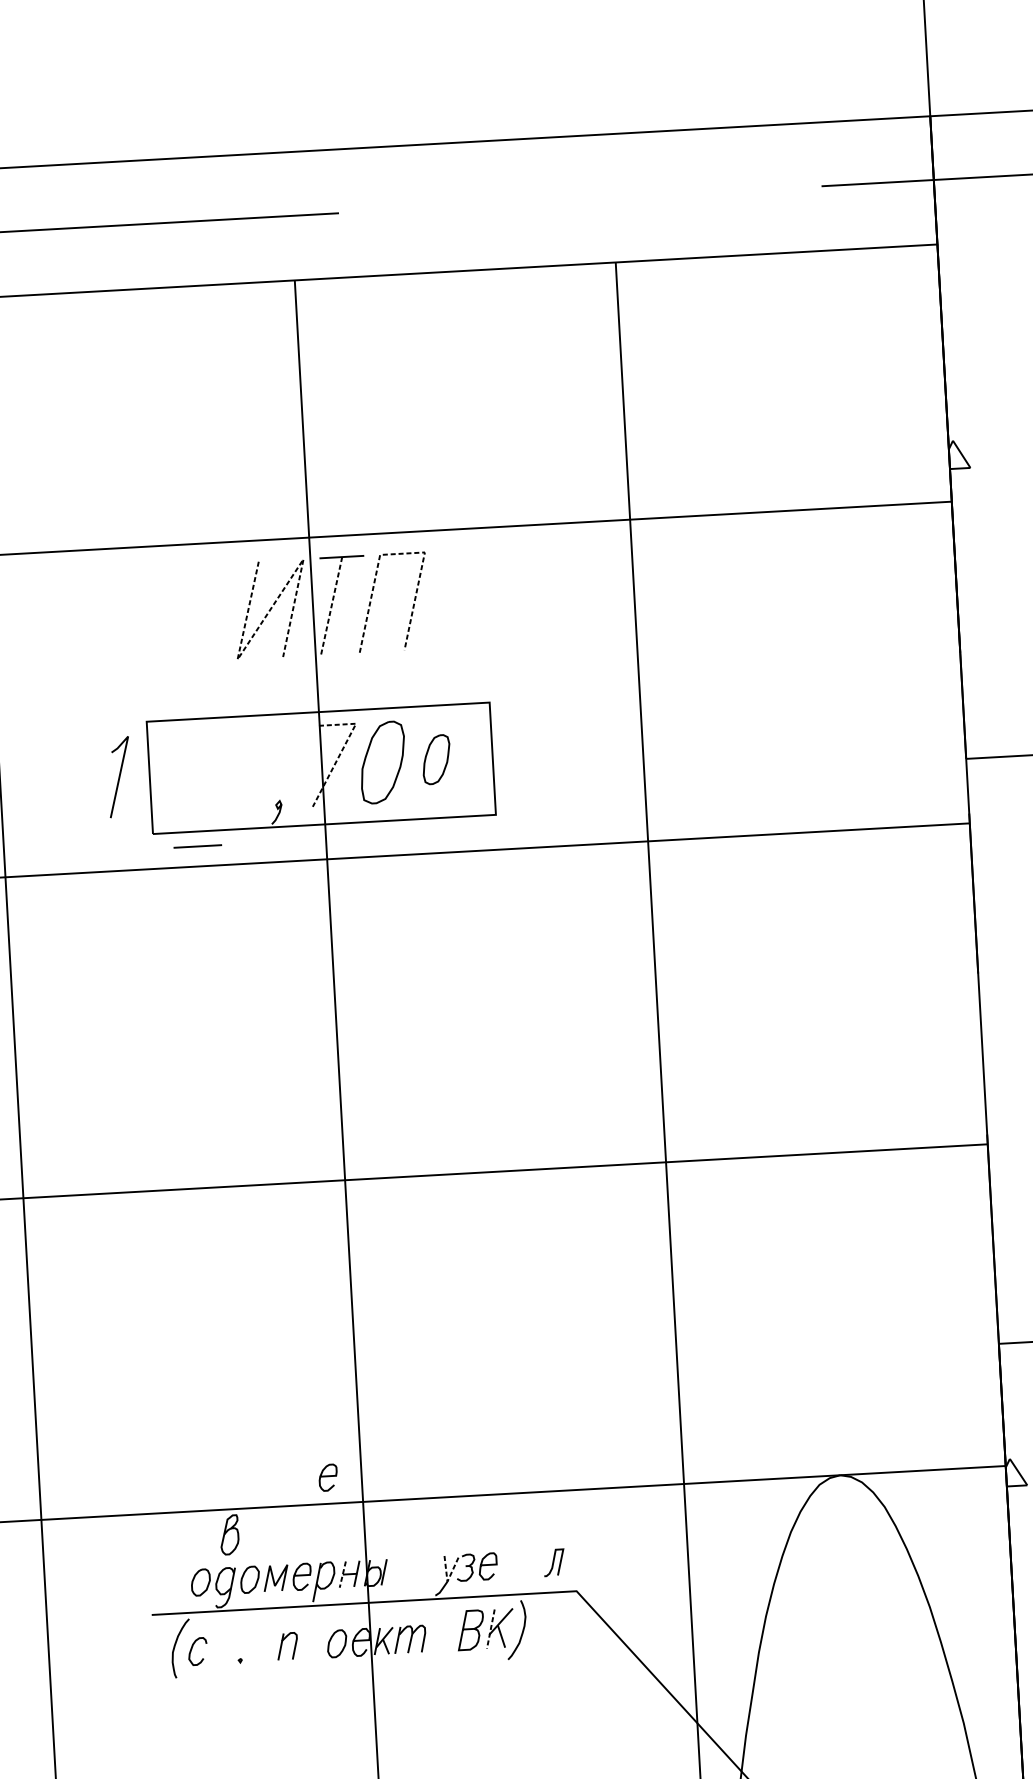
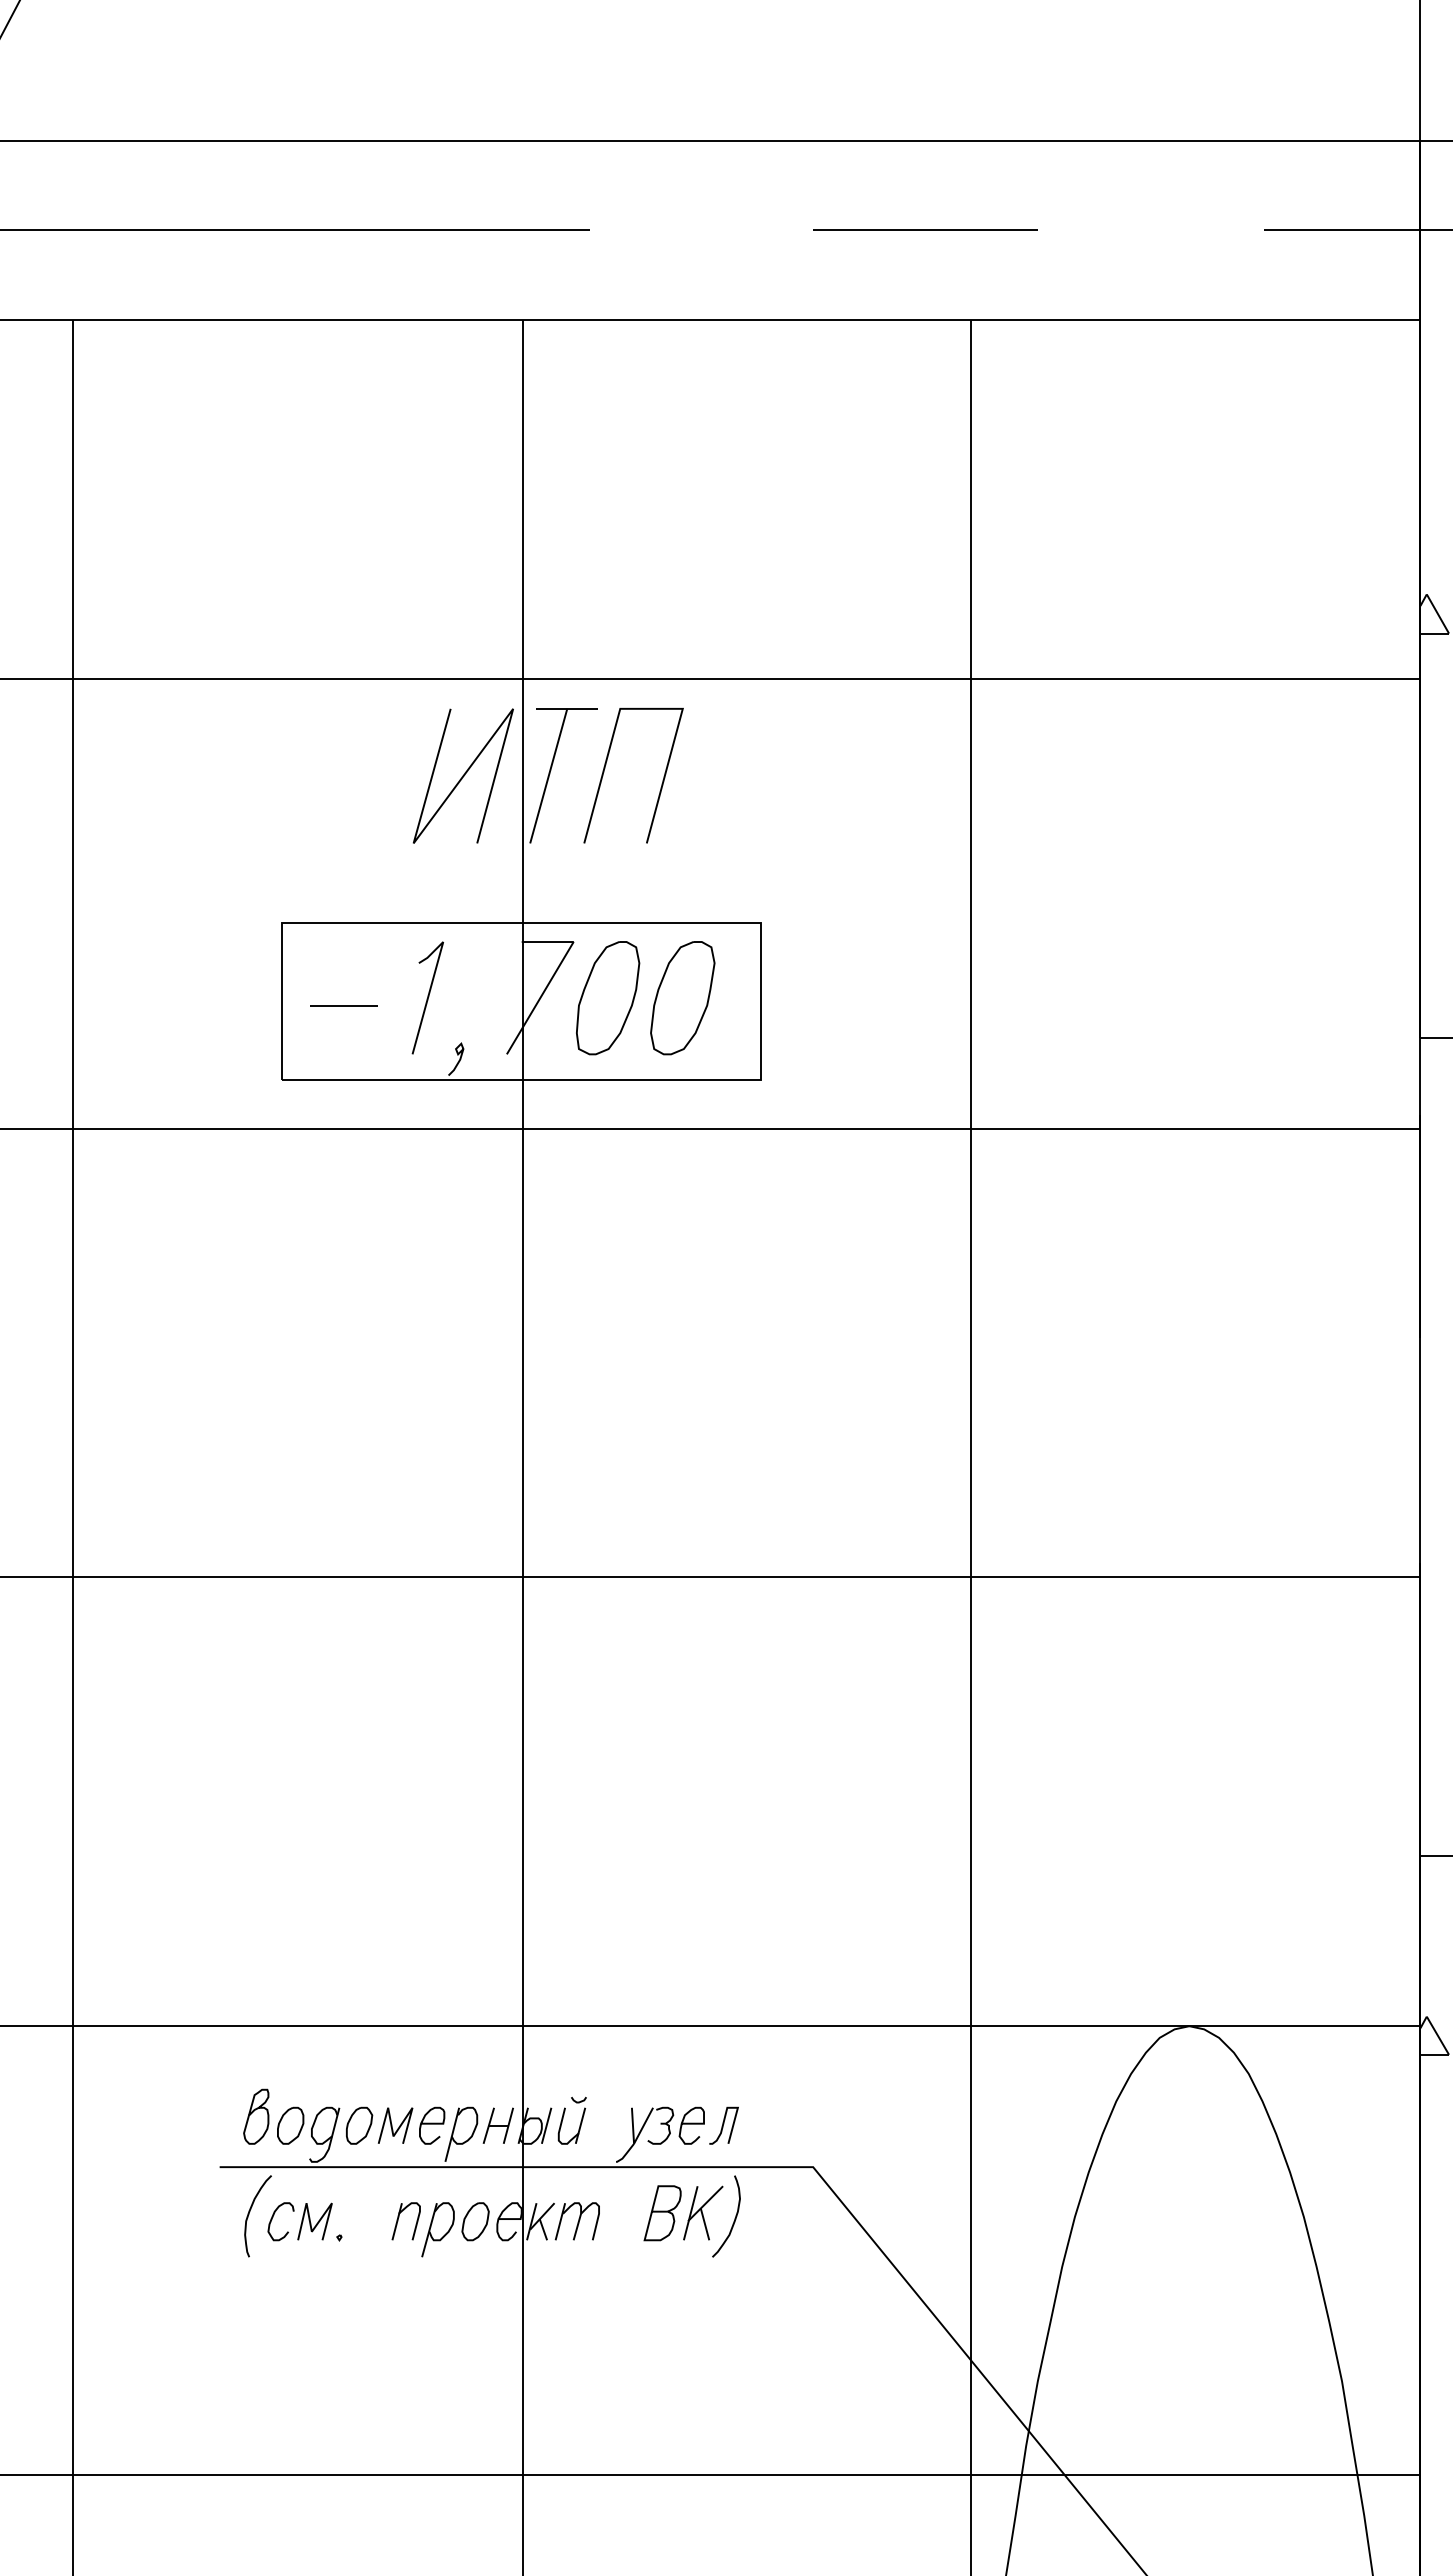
line: (579, 199) -> (925, 229), added
line: (403, 553) -> (652, 708), dashed -> solid
line: (331, 606) -> (548, 776), dashed -> solid
line: (270, 609) -> (463, 776), dashed -> solid
line: (343, 748) -> (553, 975), dashed -> solid
part: (436, 759) -> (682, 998), size x1.67
line: (119, 776) -> (427, 997), moved
line: (197, 846) -> (343, 1005), moved
curve: (328, 1476) -> (476, 1988), removed
curve: (227, 1531) -> (253, 2112), moved
curve: (553, 1562) -> (723, 2125), moved
part: (395, 1567) -> (563, 2119), added
line: (342, 1574) -> (488, 2125), dashed -> solid
line: (447, 1580) -> (634, 2142), dashed -> solid
line: (490, 1629) -> (690, 2213), dashed -> solid
part: (310, 1650) -> (437, 2229), added
line: (223, 1651) -> (316, 2223), added

